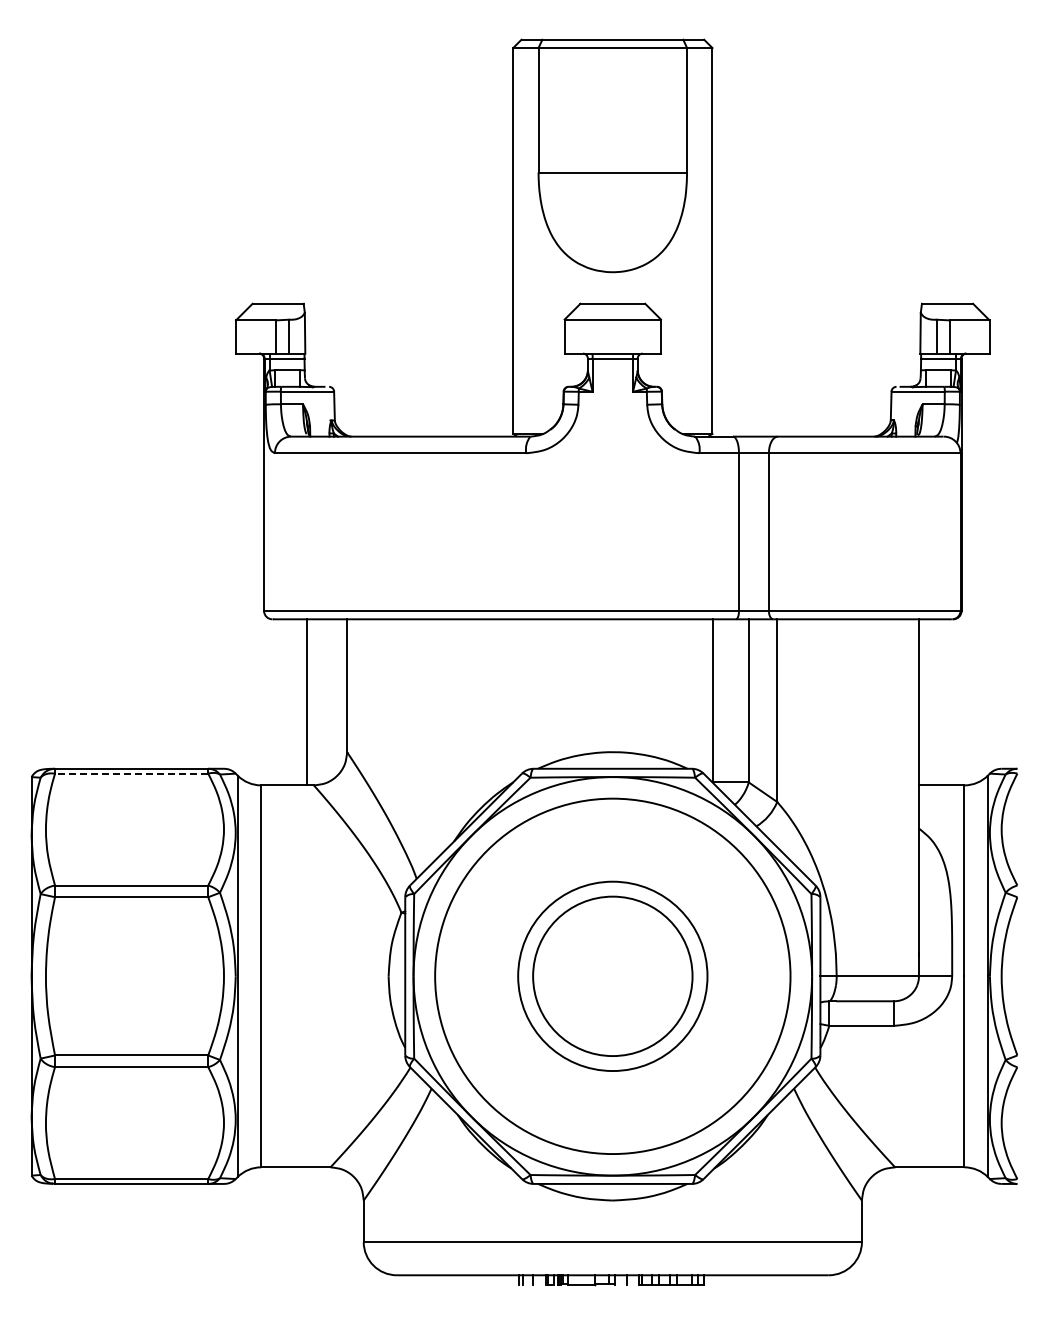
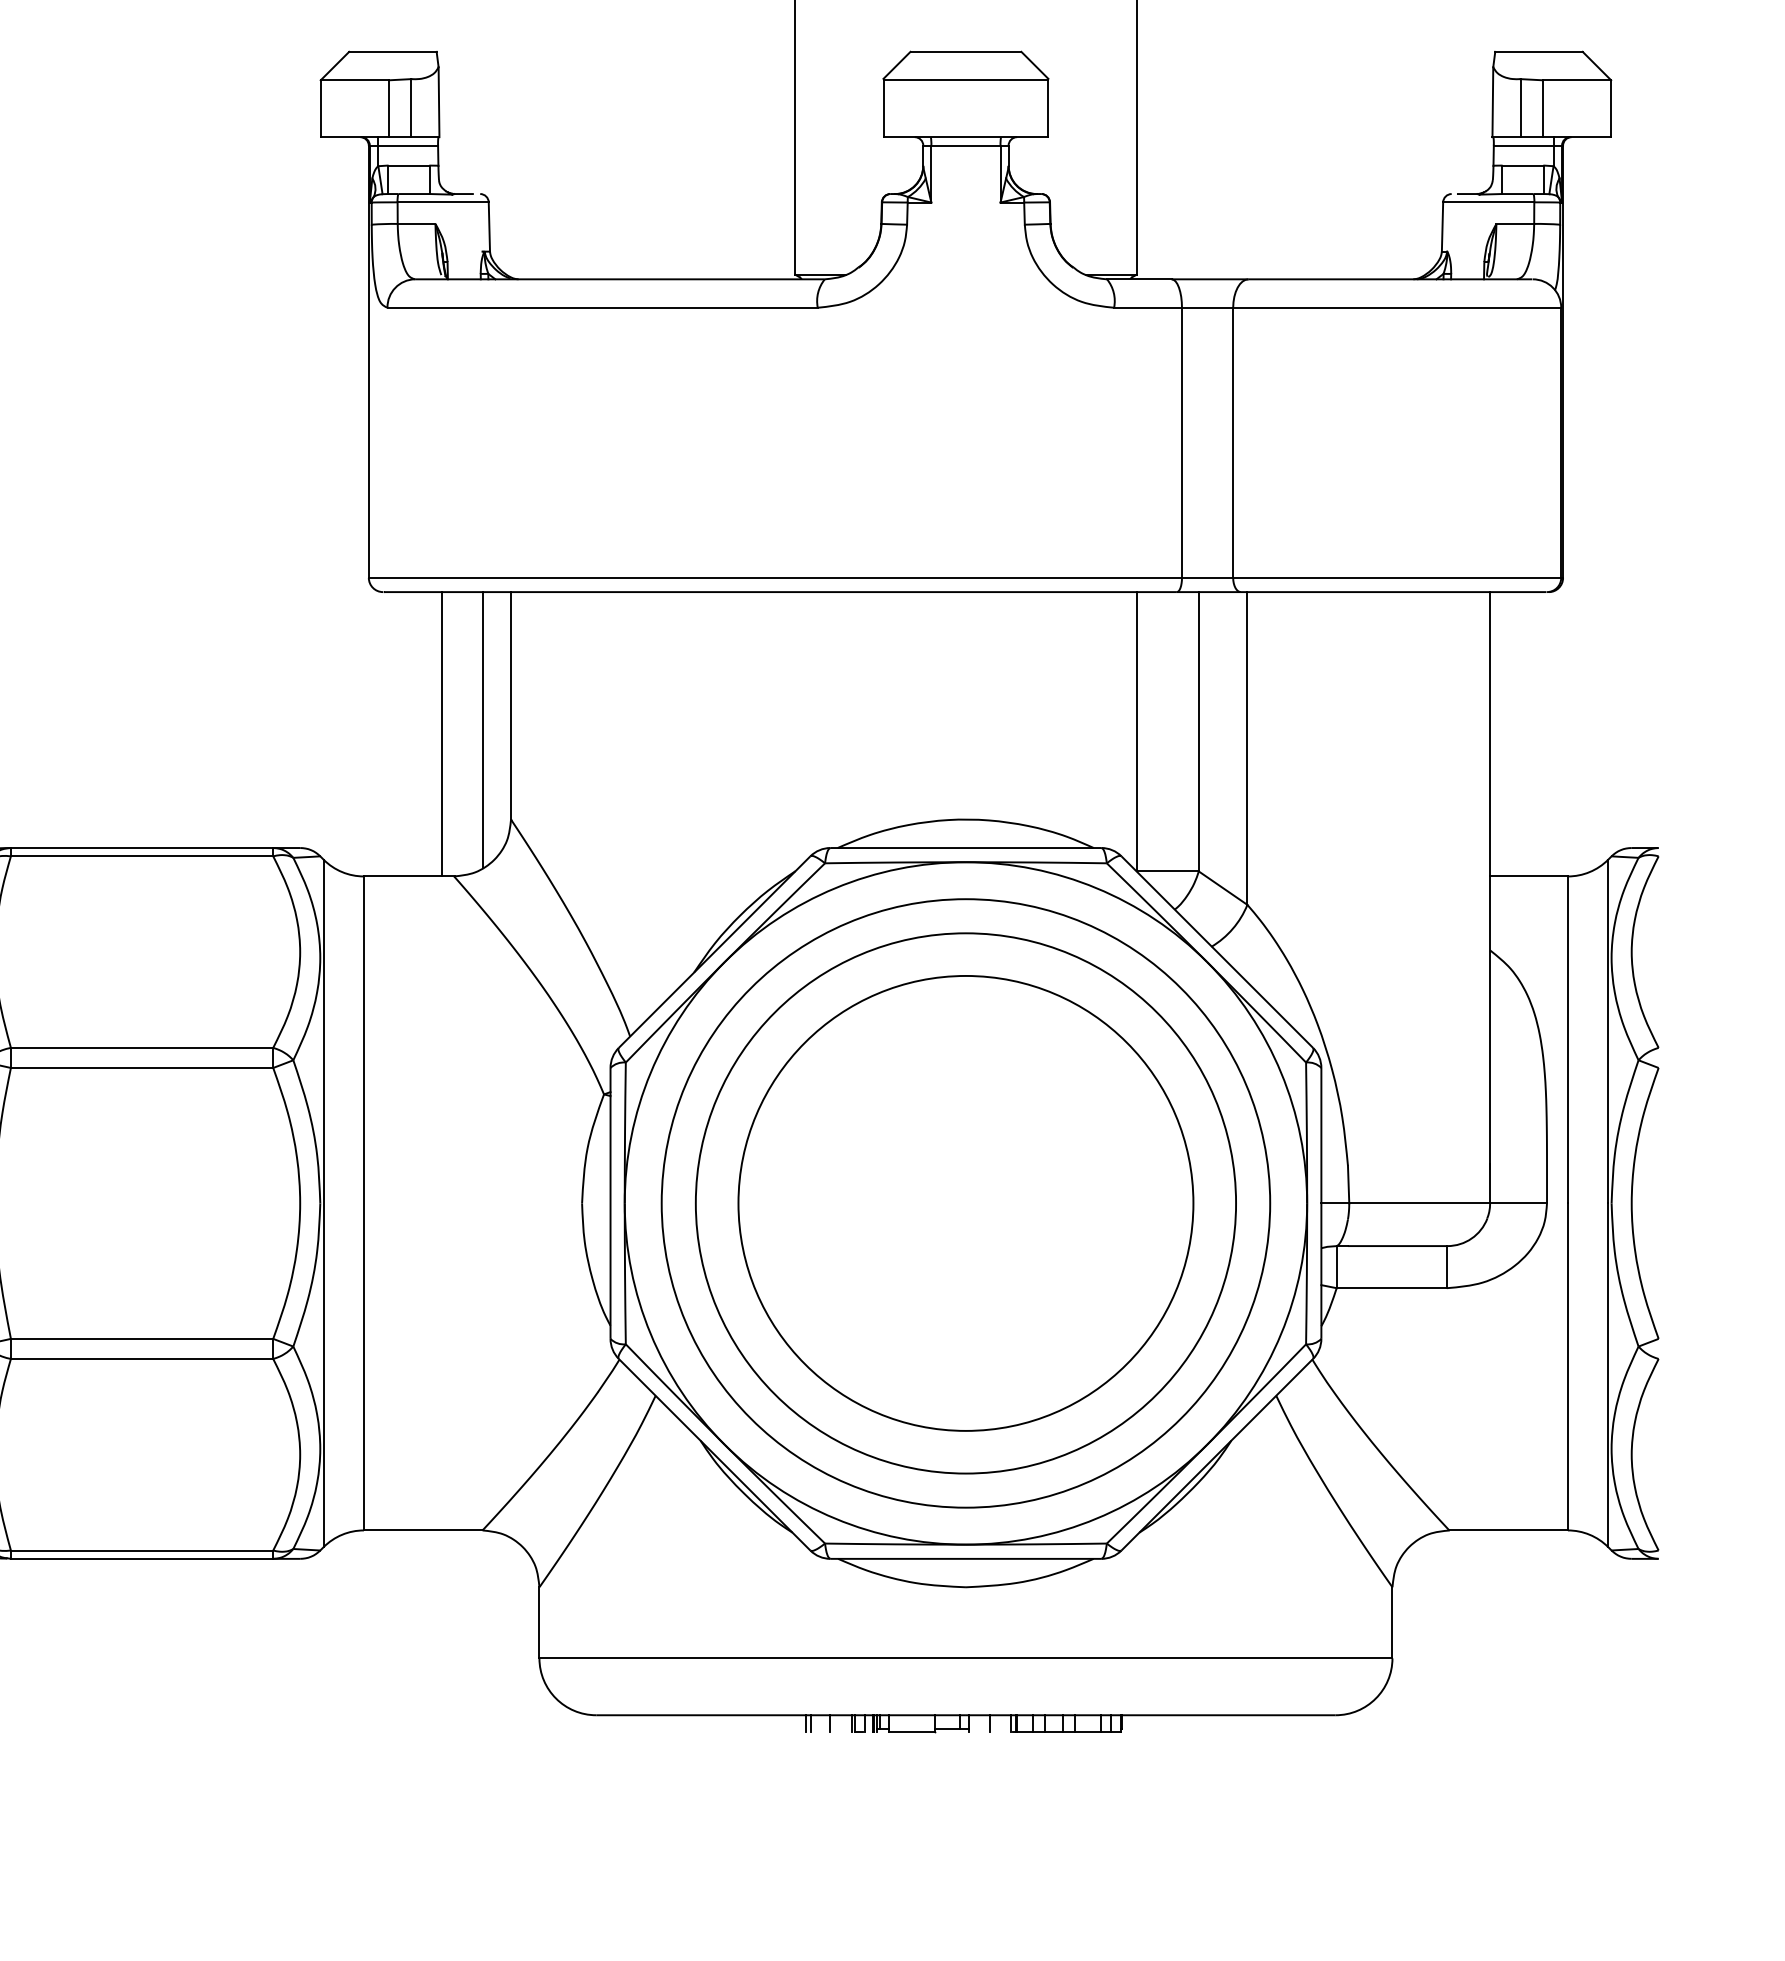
line: (331, 699) -> (484, 729), added
line: (131, 773) -> (141, 856), dashed -> solid
circle: (612, 976) -> (965, 1203), size x1.67
circle: (612, 976) -> (965, 1203), size x1.67

